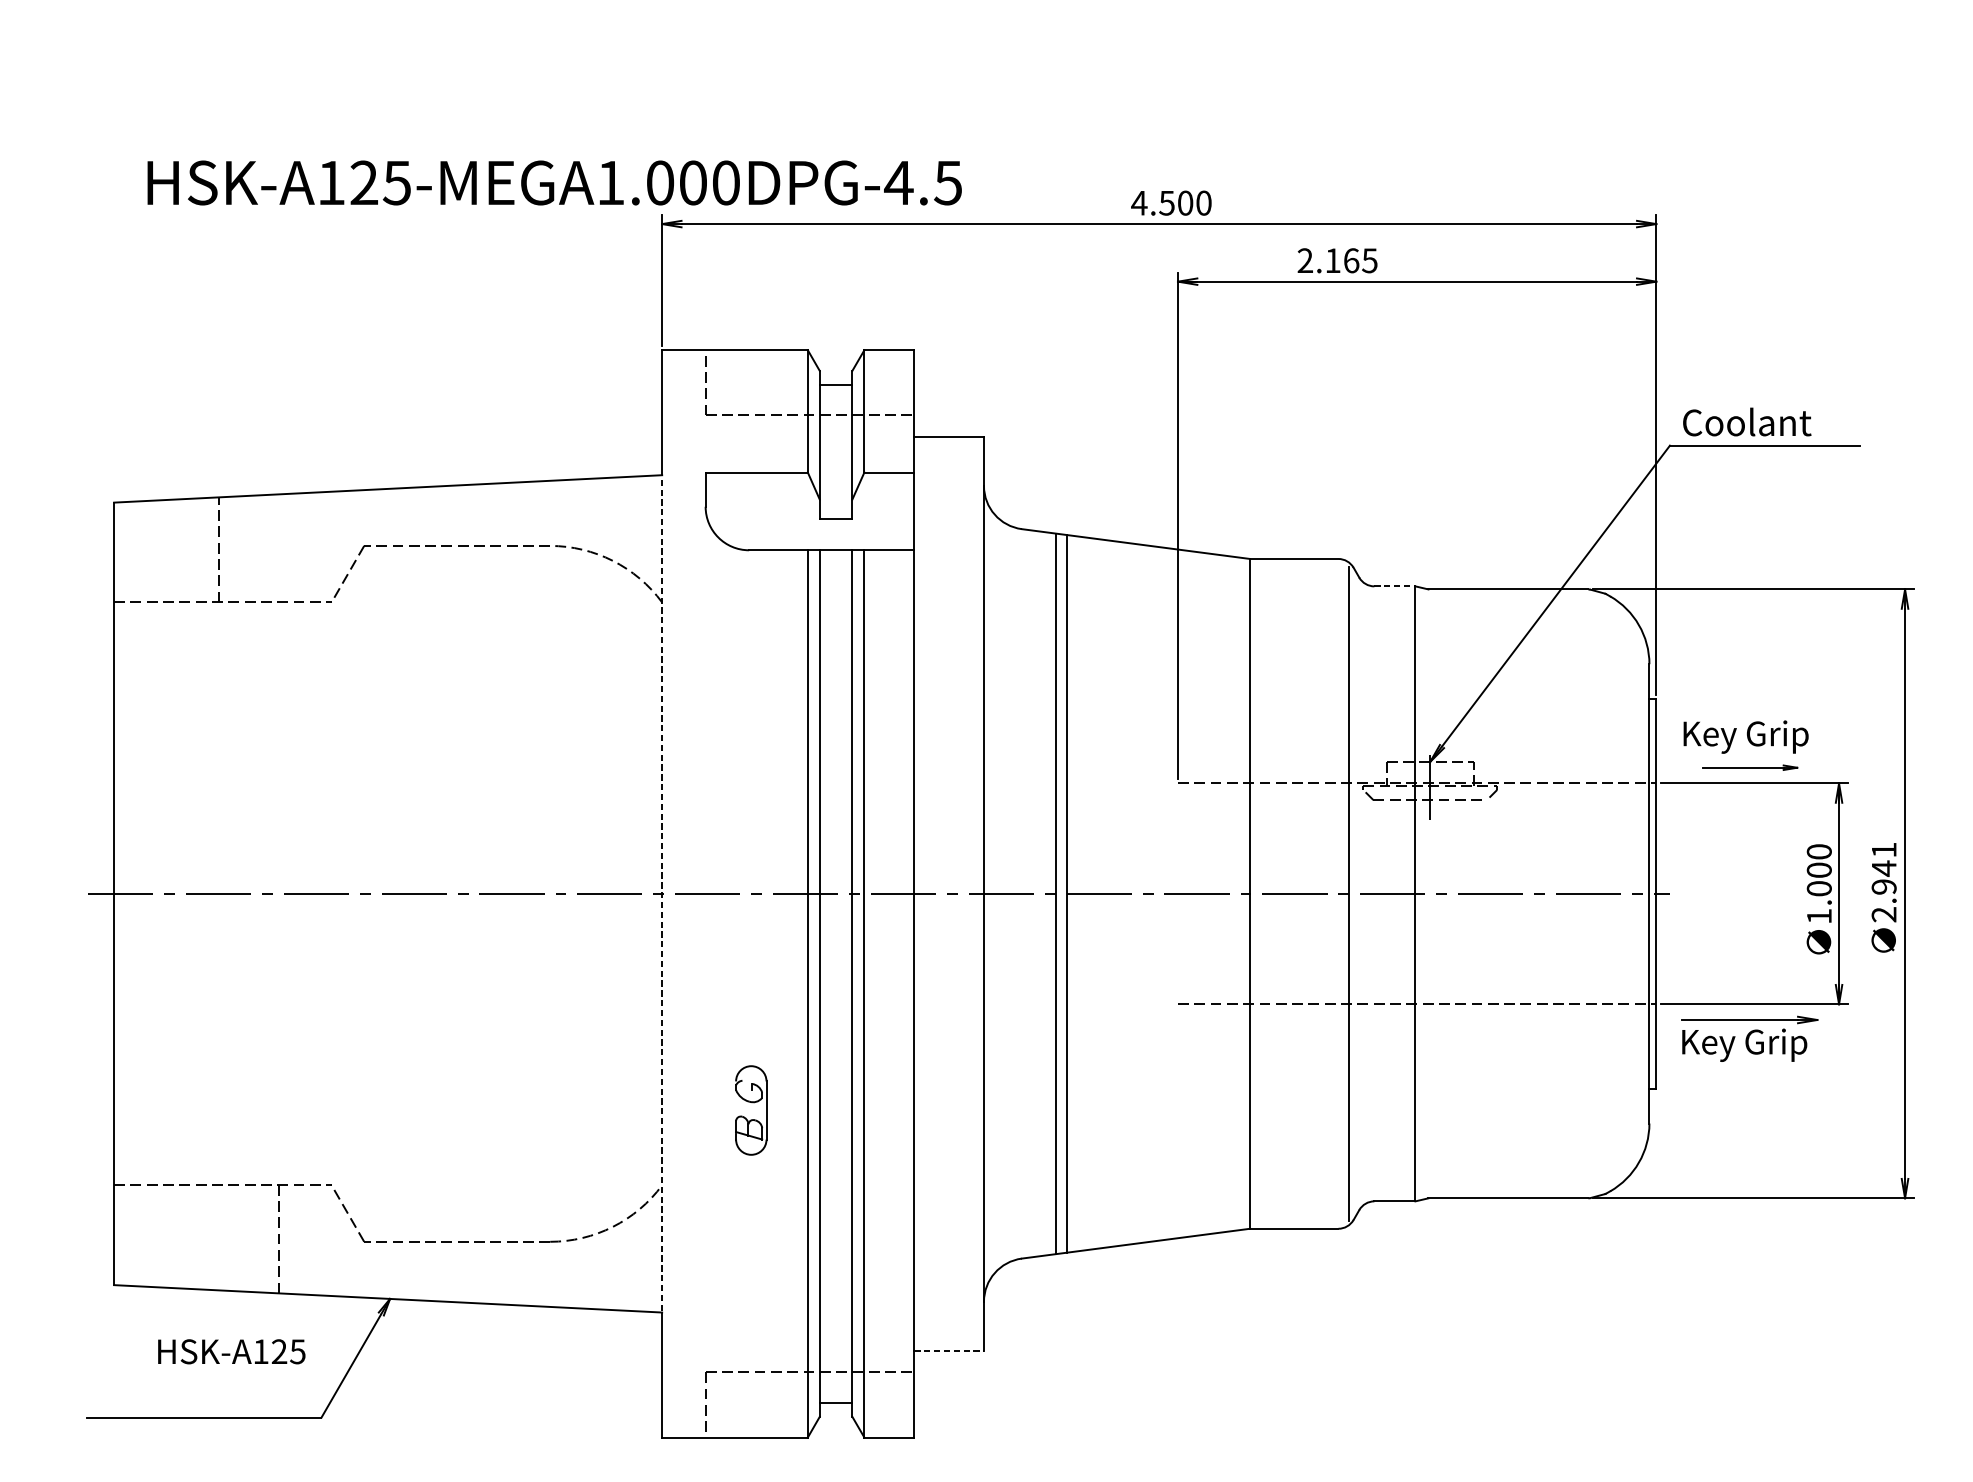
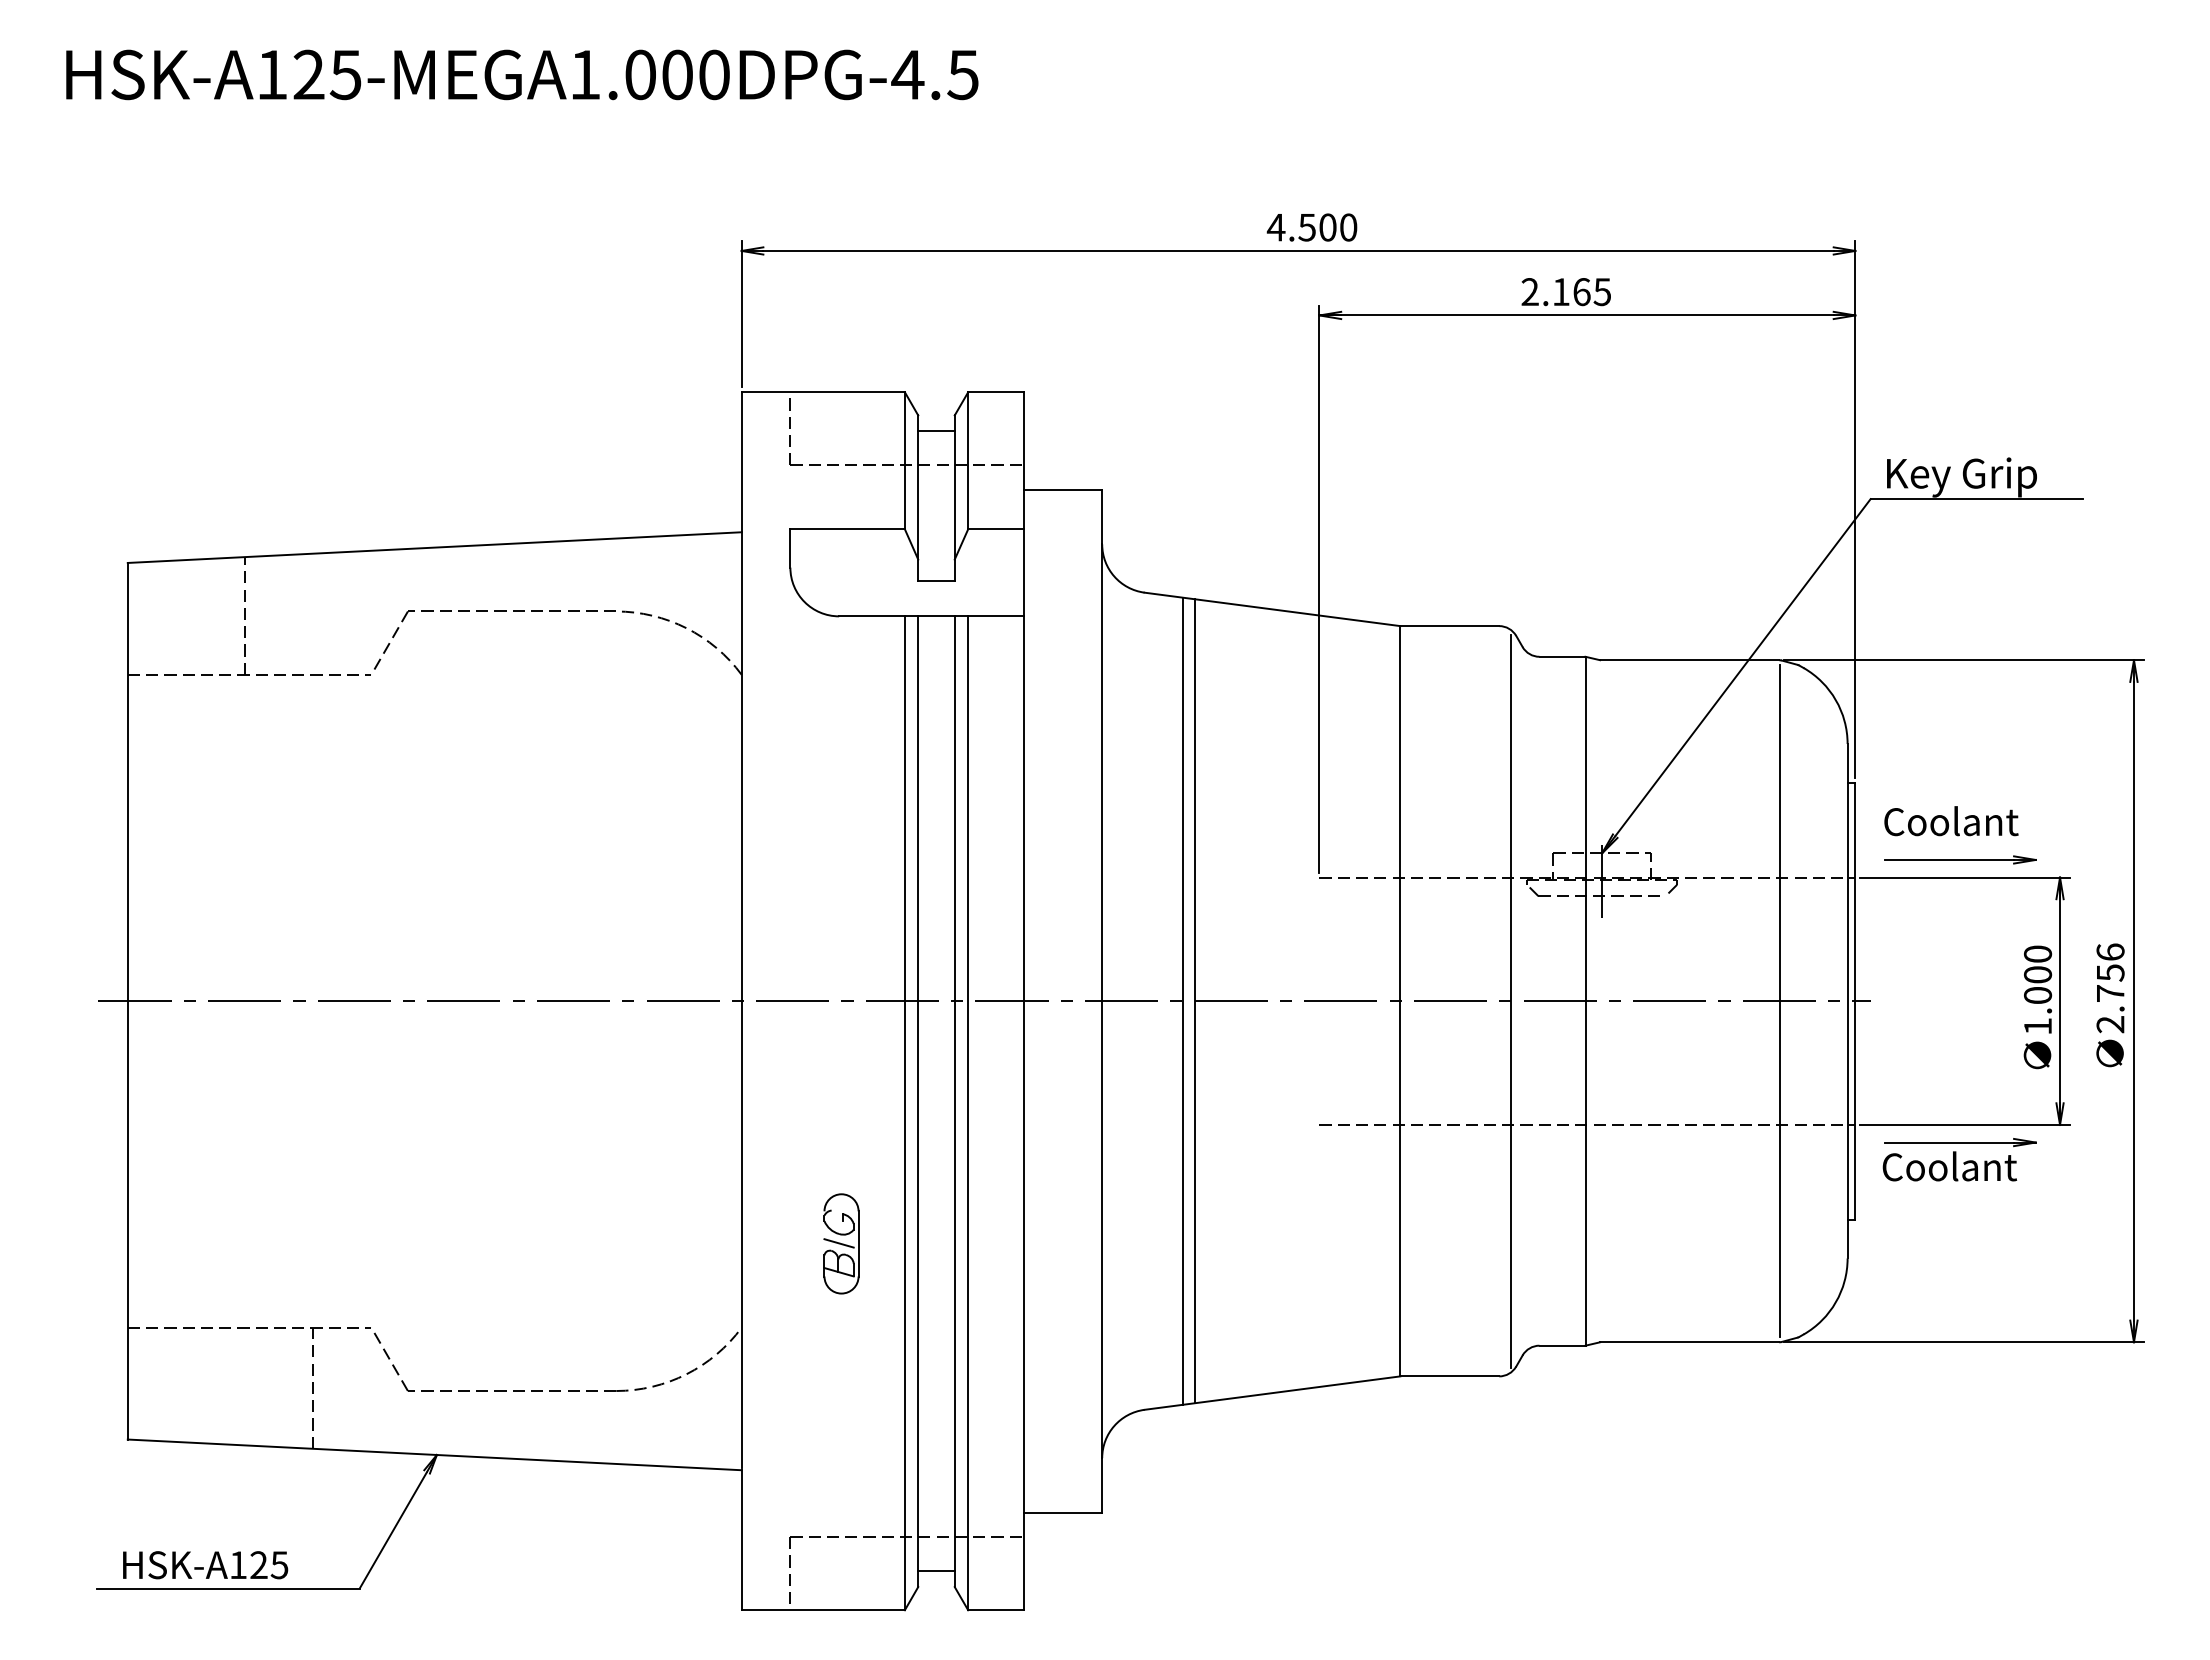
text: (554, 182) -> (522, 74), moved
text: (1336, 261) -> (1565, 292), moved
text: (1750, 425) -> (1960, 476), Coolant -> Key Grip
line: (1394, 586) -> (1562, 656), dashed -> solid
text: (1744, 736) -> (1954, 825), Key Grip -> Coolant
part: (1750, 767) -> (1960, 859), size x1.43
text: (1884, 868) -> (2110, 972), 2.941 -> 2.756
line: (662, 892) -> (741, 999), dashed -> solid
line: (1589, 894) -> (1780, 1001), added
text: (1743, 1044) -> (1953, 1170), Key Grip -> Coolant
line: (748, 1110) -> (838, 1243), added
line: (949, 1350) -> (1063, 1512), dashed -> solid
text: (231, 1352) -> (205, 1565), moved

